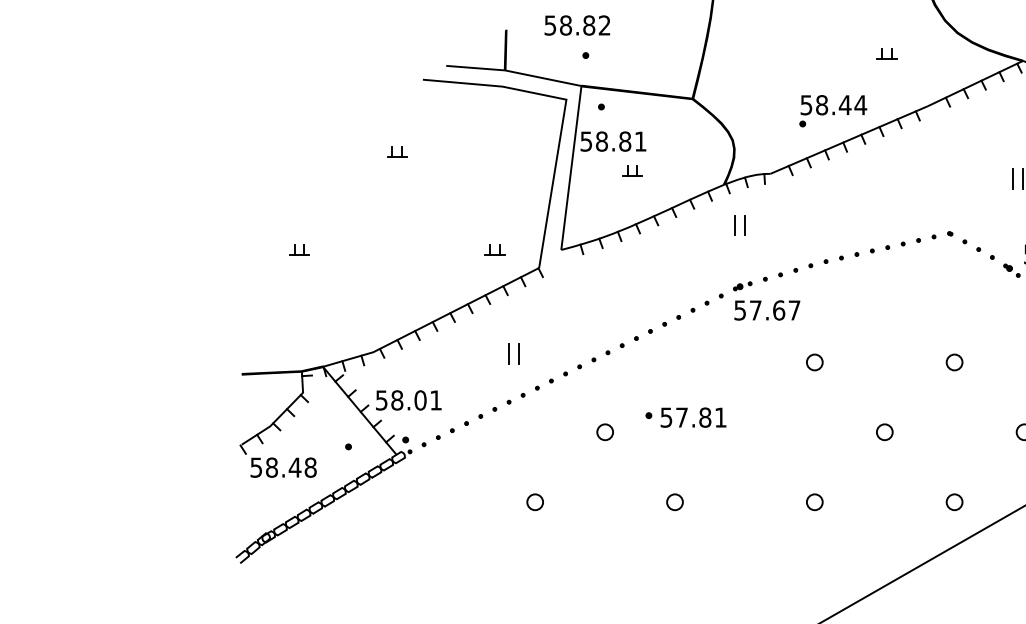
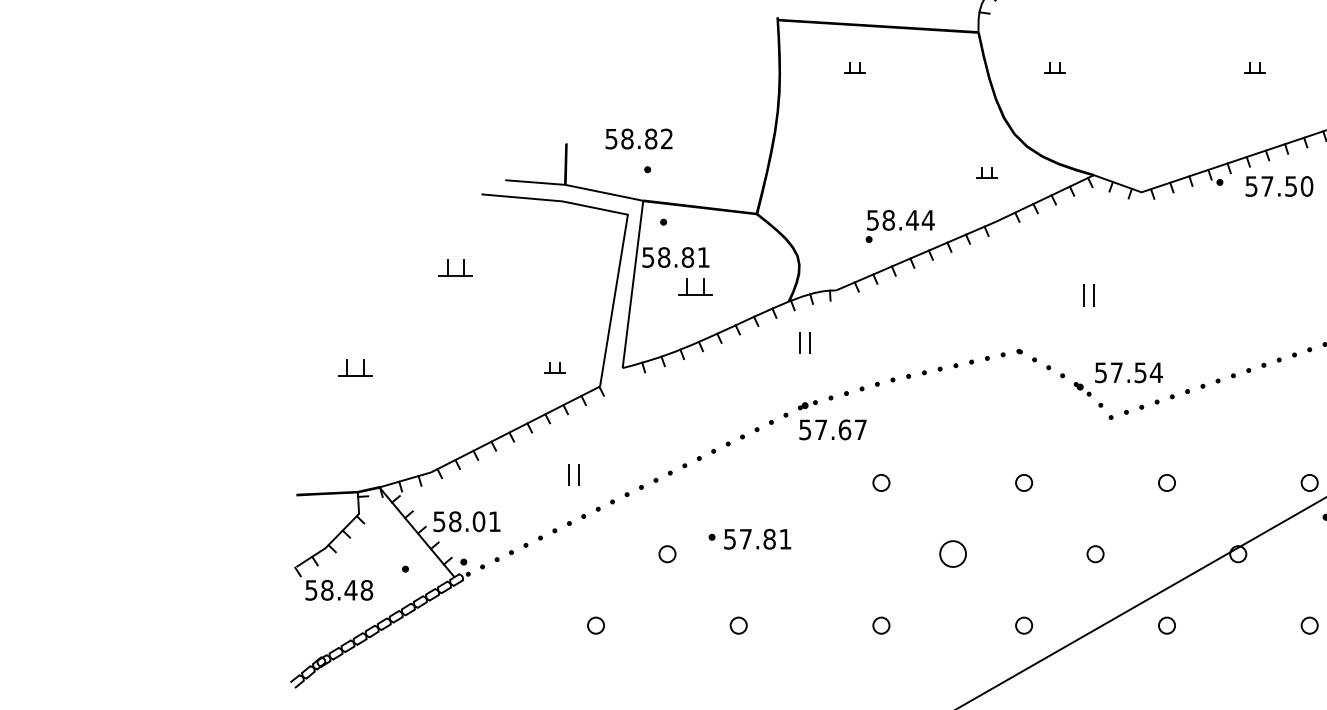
part: (886, 53) -> (986, 172), moved
part: (396, 151) -> (454, 267), size x1.6
part: (631, 169) -> (694, 286), size x1.6
part: (299, 249) -> (355, 367), size x1.6
circle: (884, 432) -> (952, 554), size x1.6

